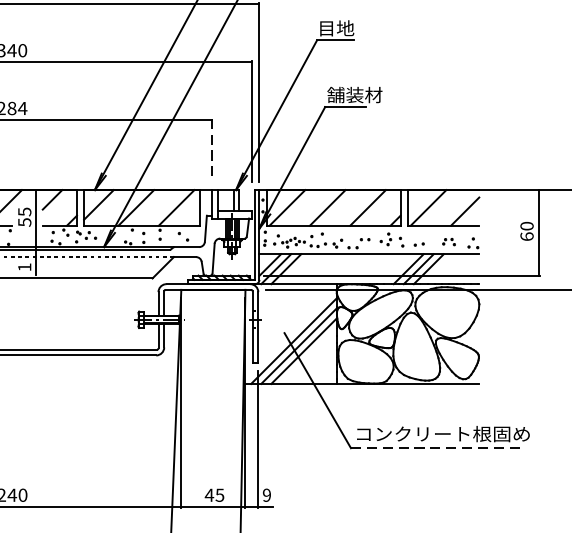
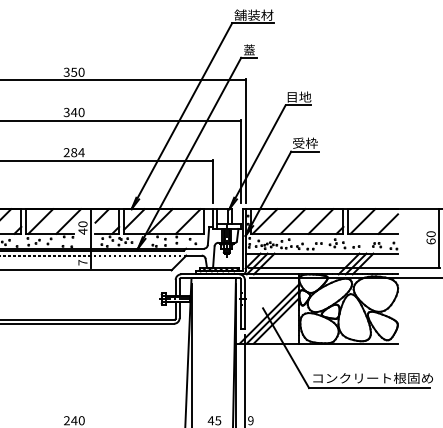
text: (354, 93) -> (311, 142), 舗装材 -> 受枠
line: (213, 150) -> (213, 181), dashed -> solid
text: (24, 216) -> (82, 227), 55 -> 40
text: (24, 267) -> (82, 262), 1 -> 7
line: (439, 448) -> (370, 388), dashed -> solid

